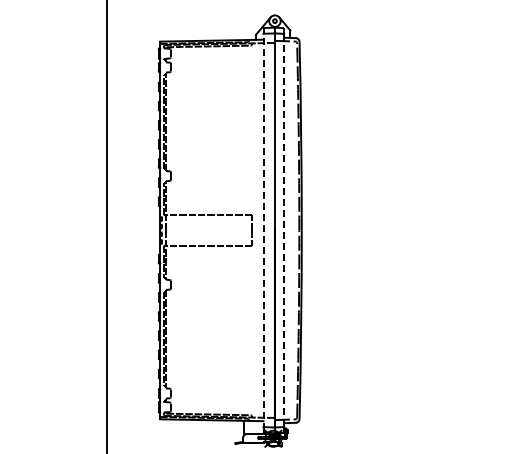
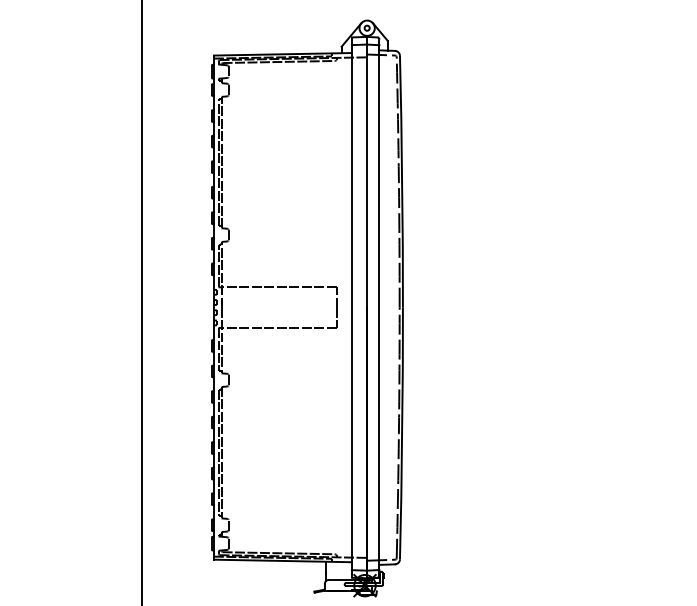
line: (263, 229) -> (351, 306), dashed -> solid
line: (284, 230) -> (379, 307), dashed -> solid

